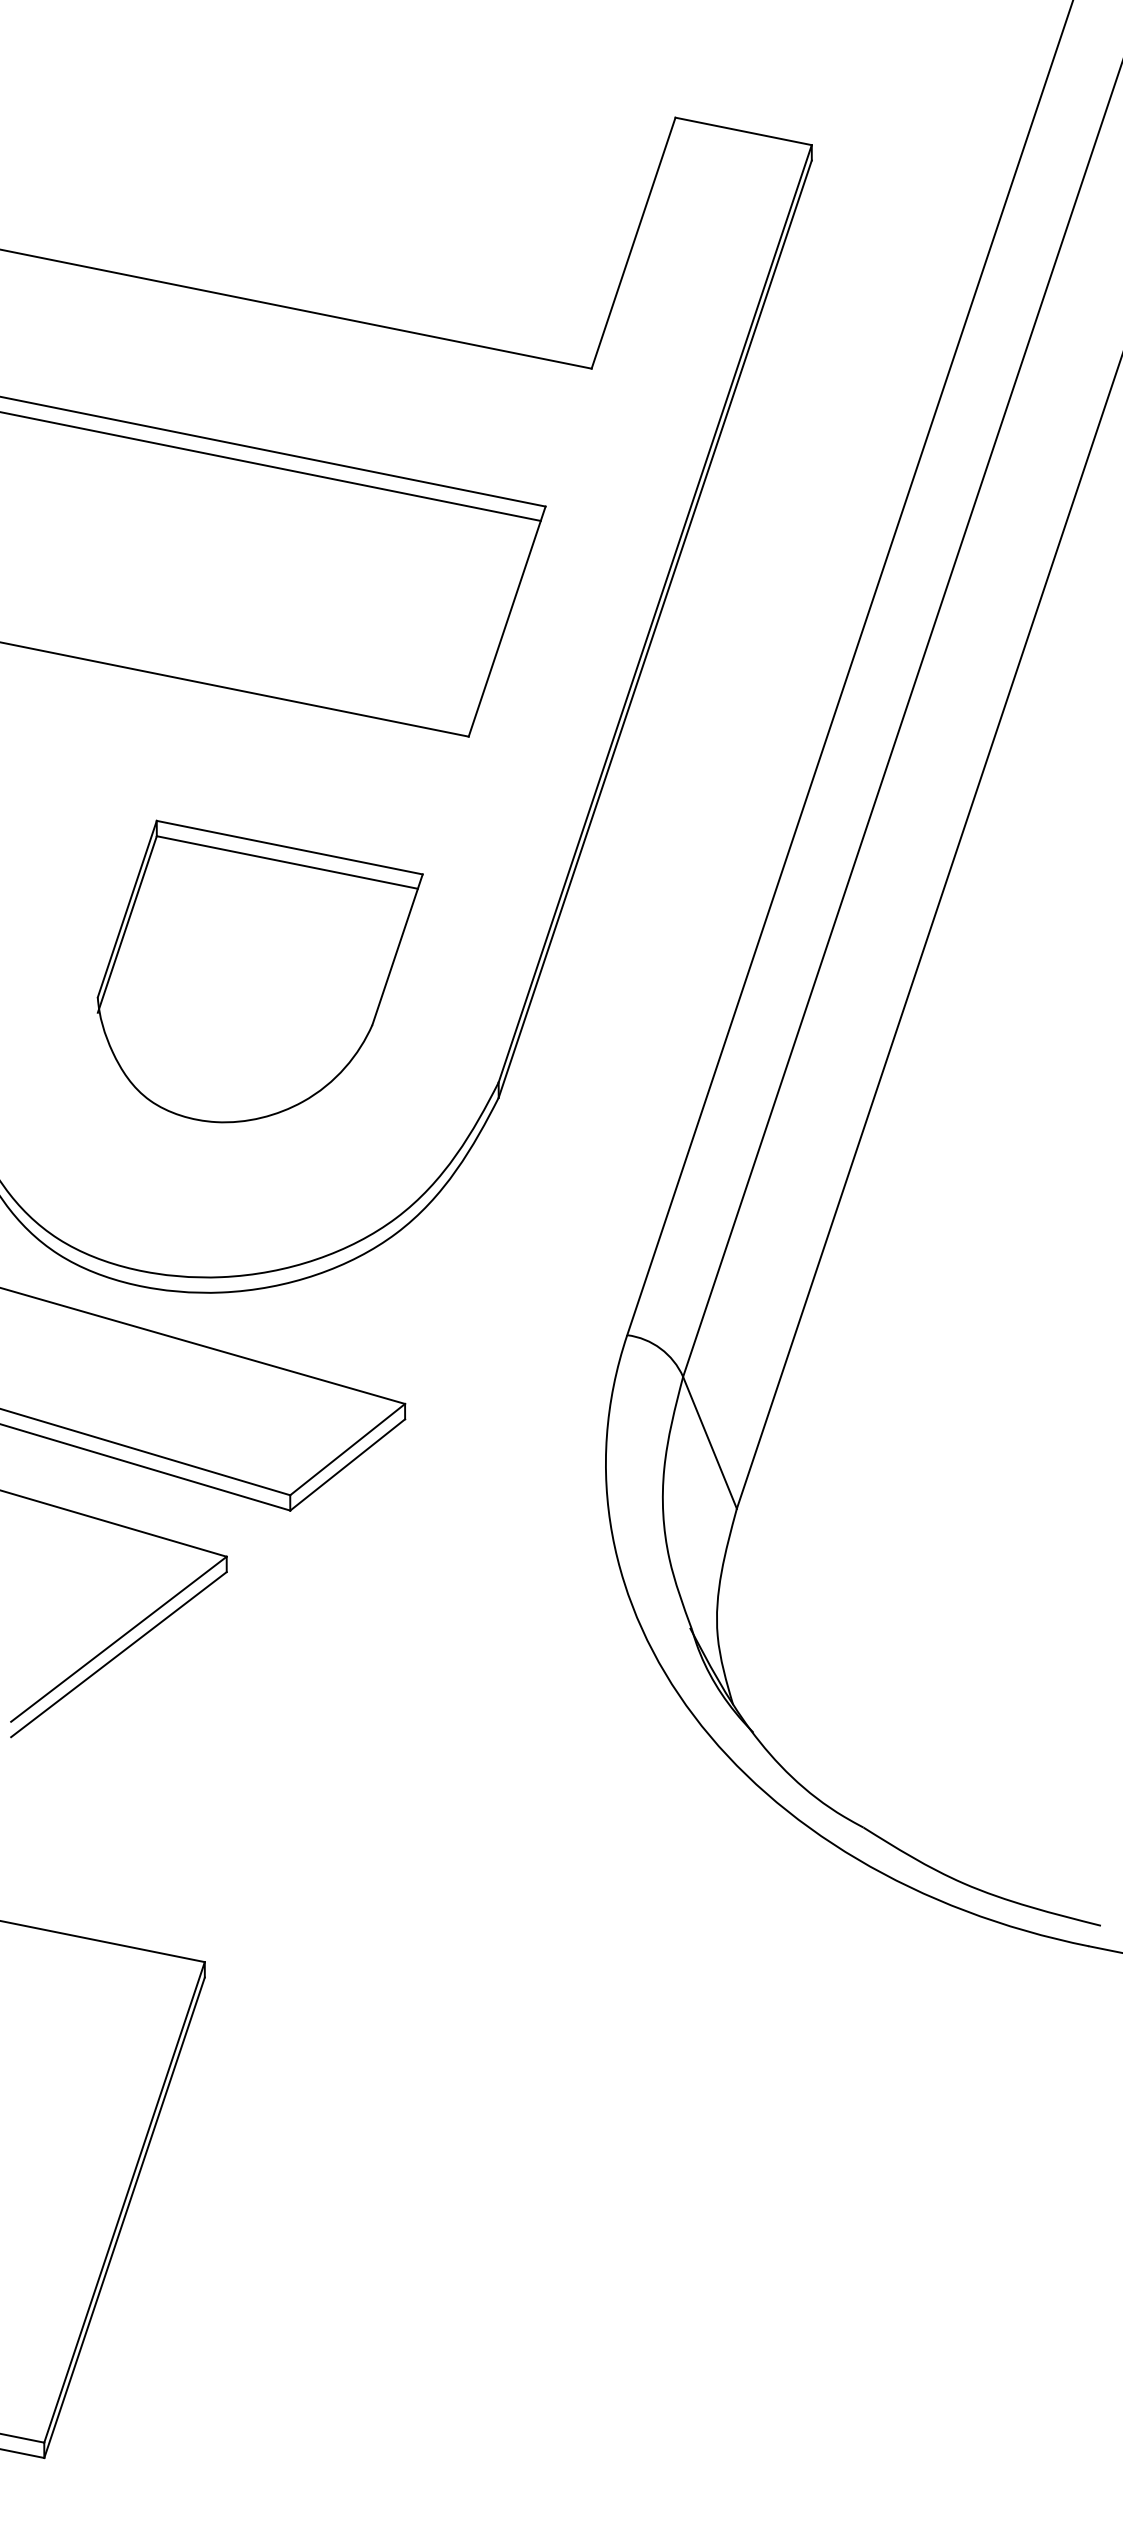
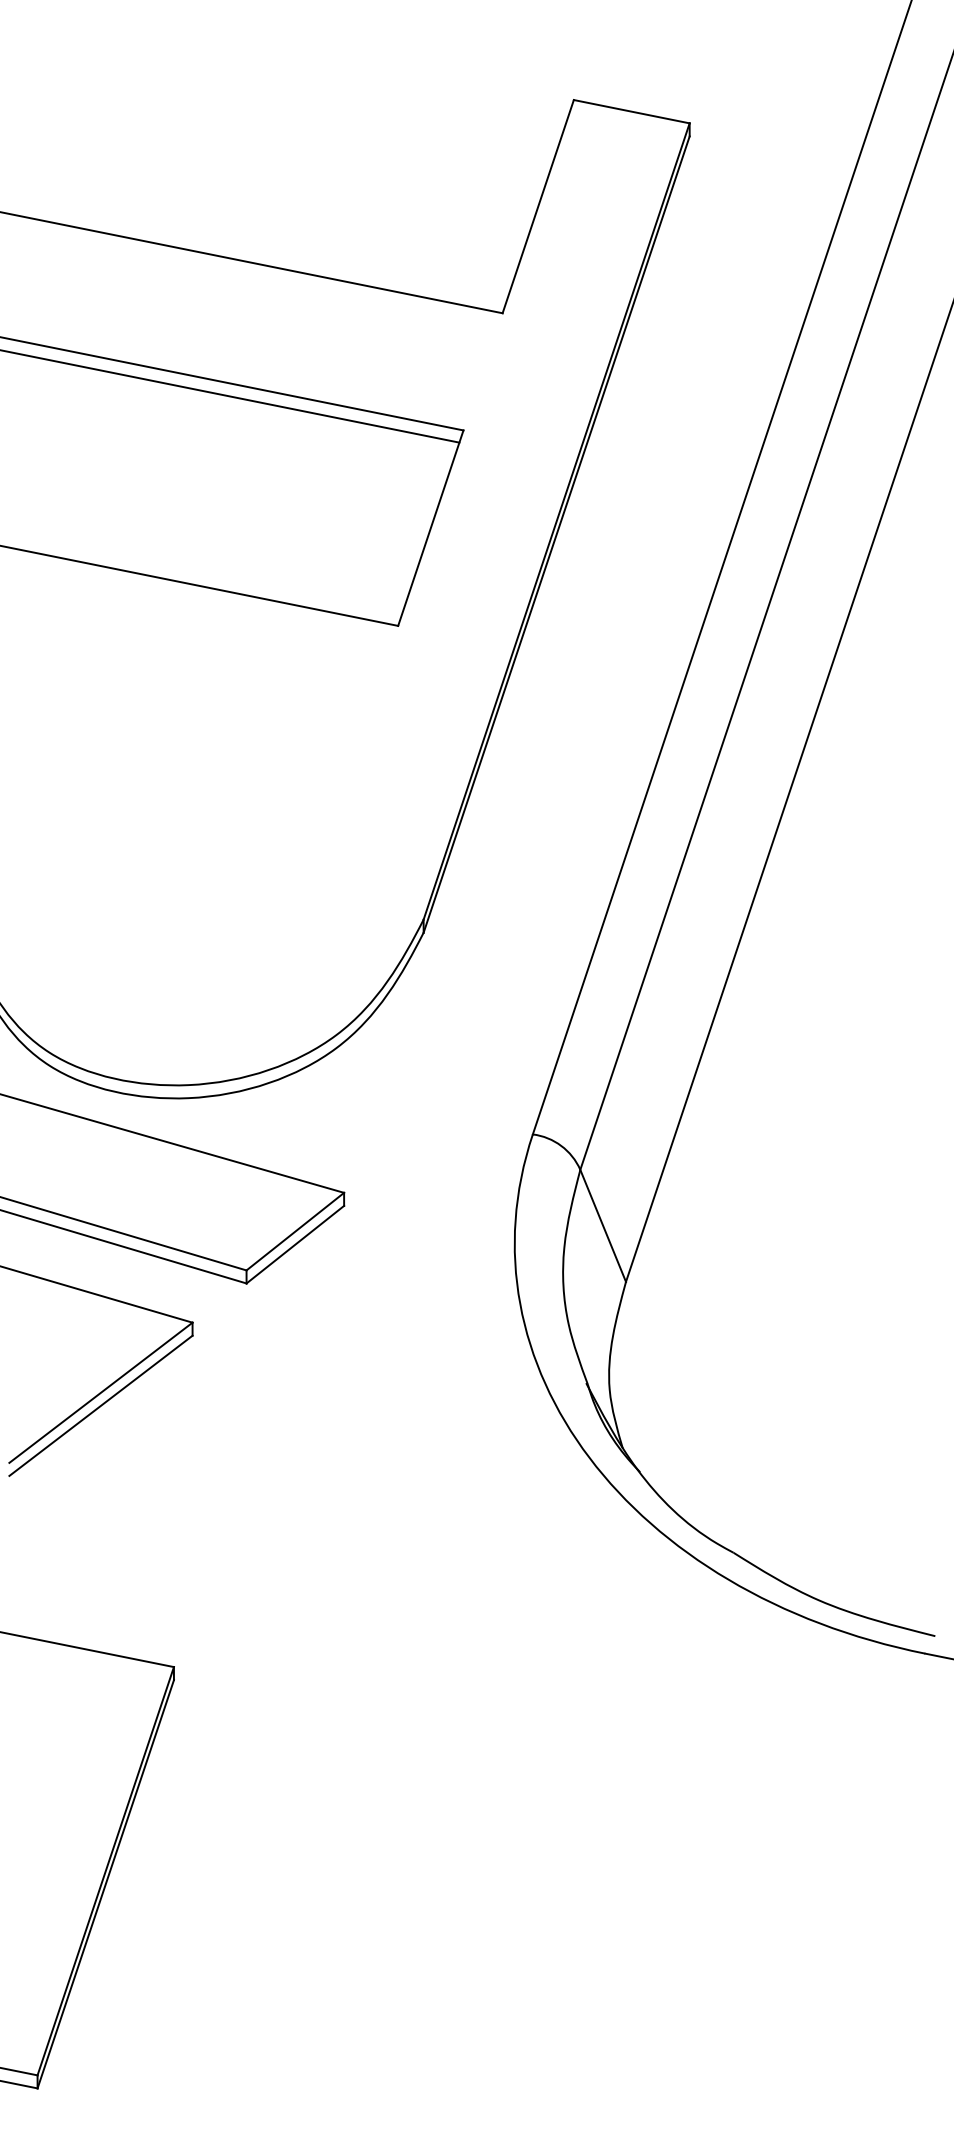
part: (260, 971) -> (221, 825), removed

